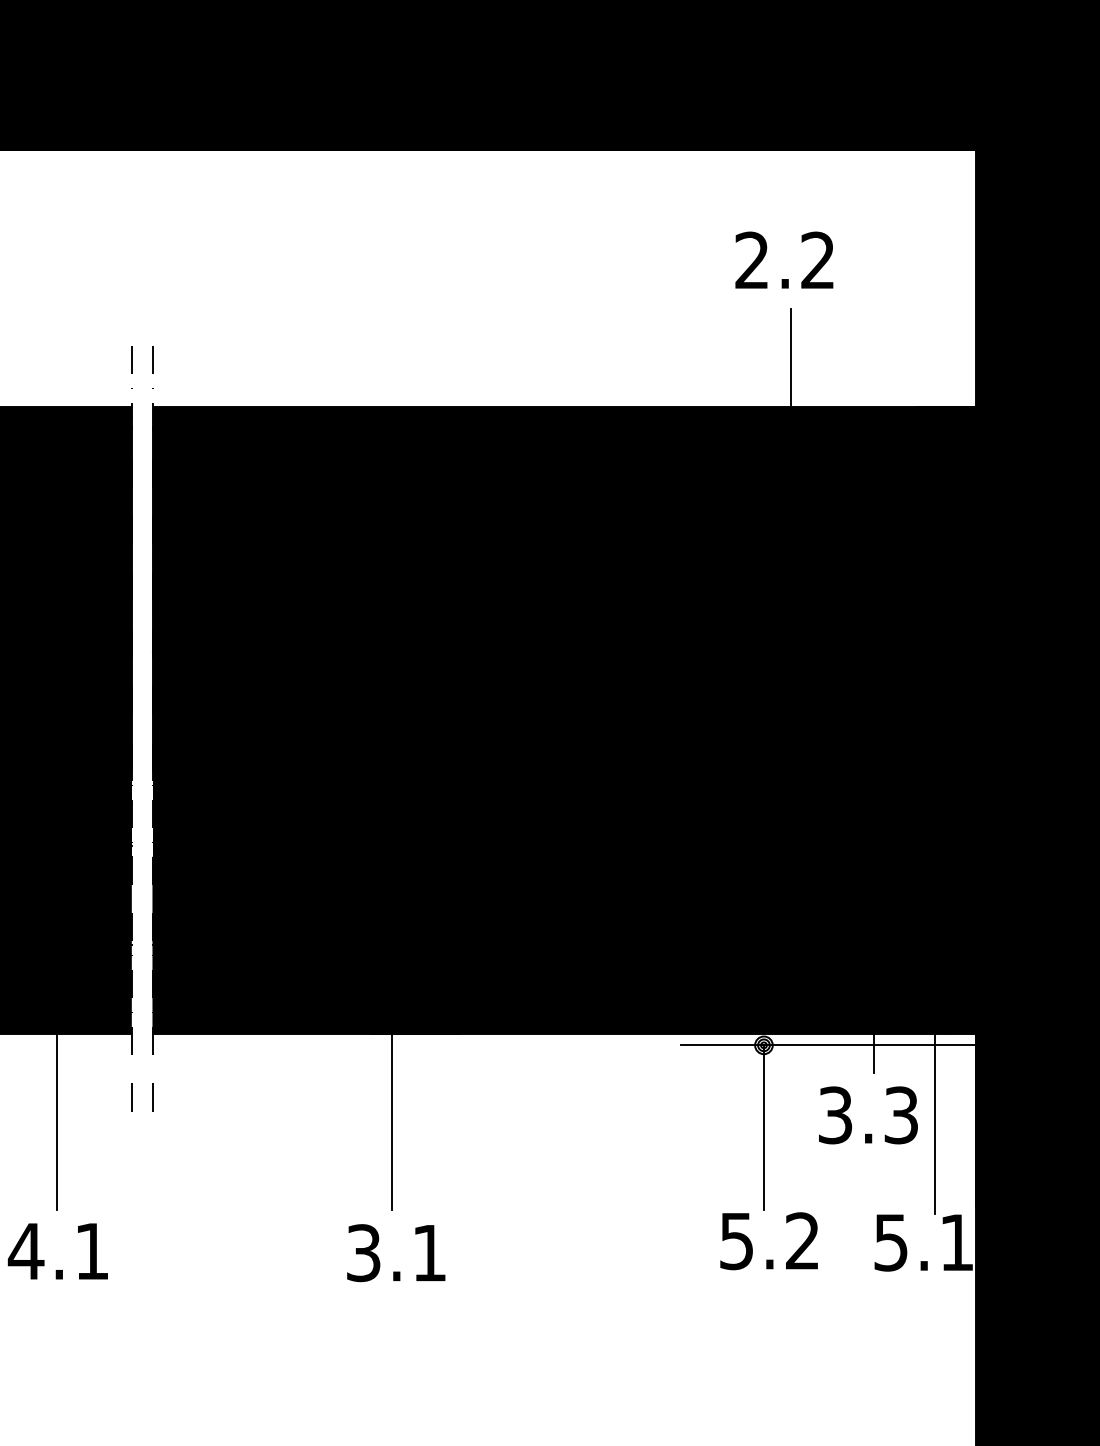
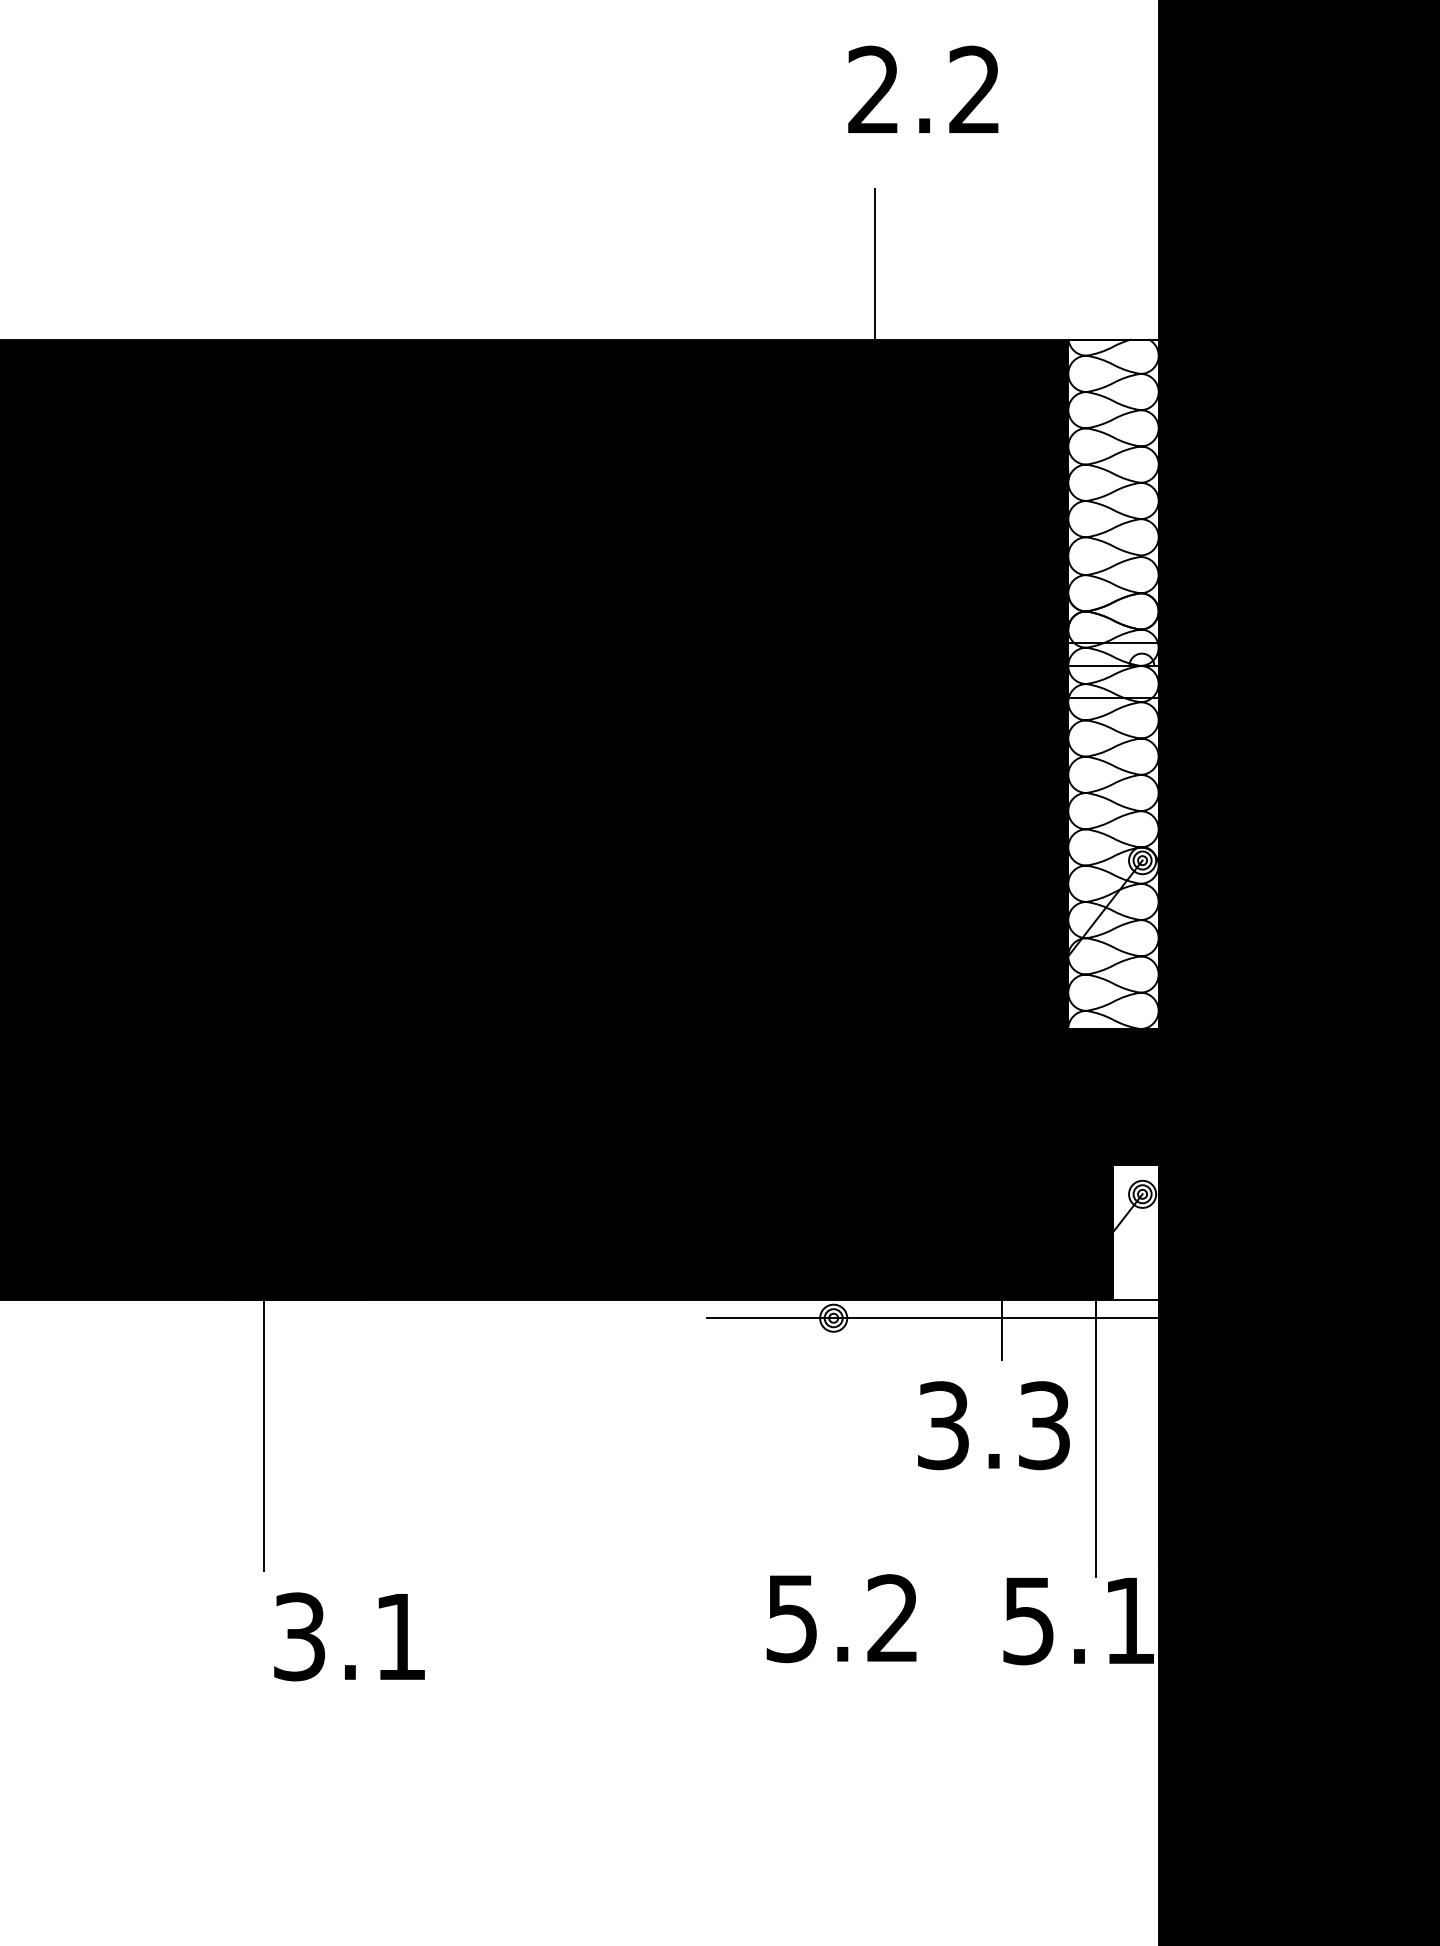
text: (784, 259) -> (923, 88), moved
fill: (945, 631) -> (1112, 683), removed
fill: (960, 989) -> (1135, 1232), removed
line: (763, 1127) -> (832, 1444), removed
text: (396, 1253) -> (349, 1637), moved

